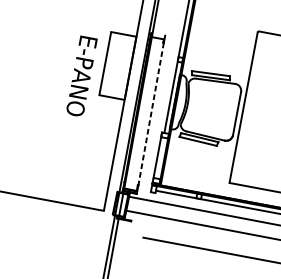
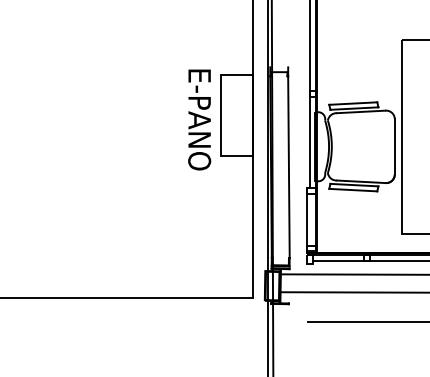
text: (81, 76) -> (199, 119), moved
line: (150, 114) -> (288, 167), dashed -> solid

